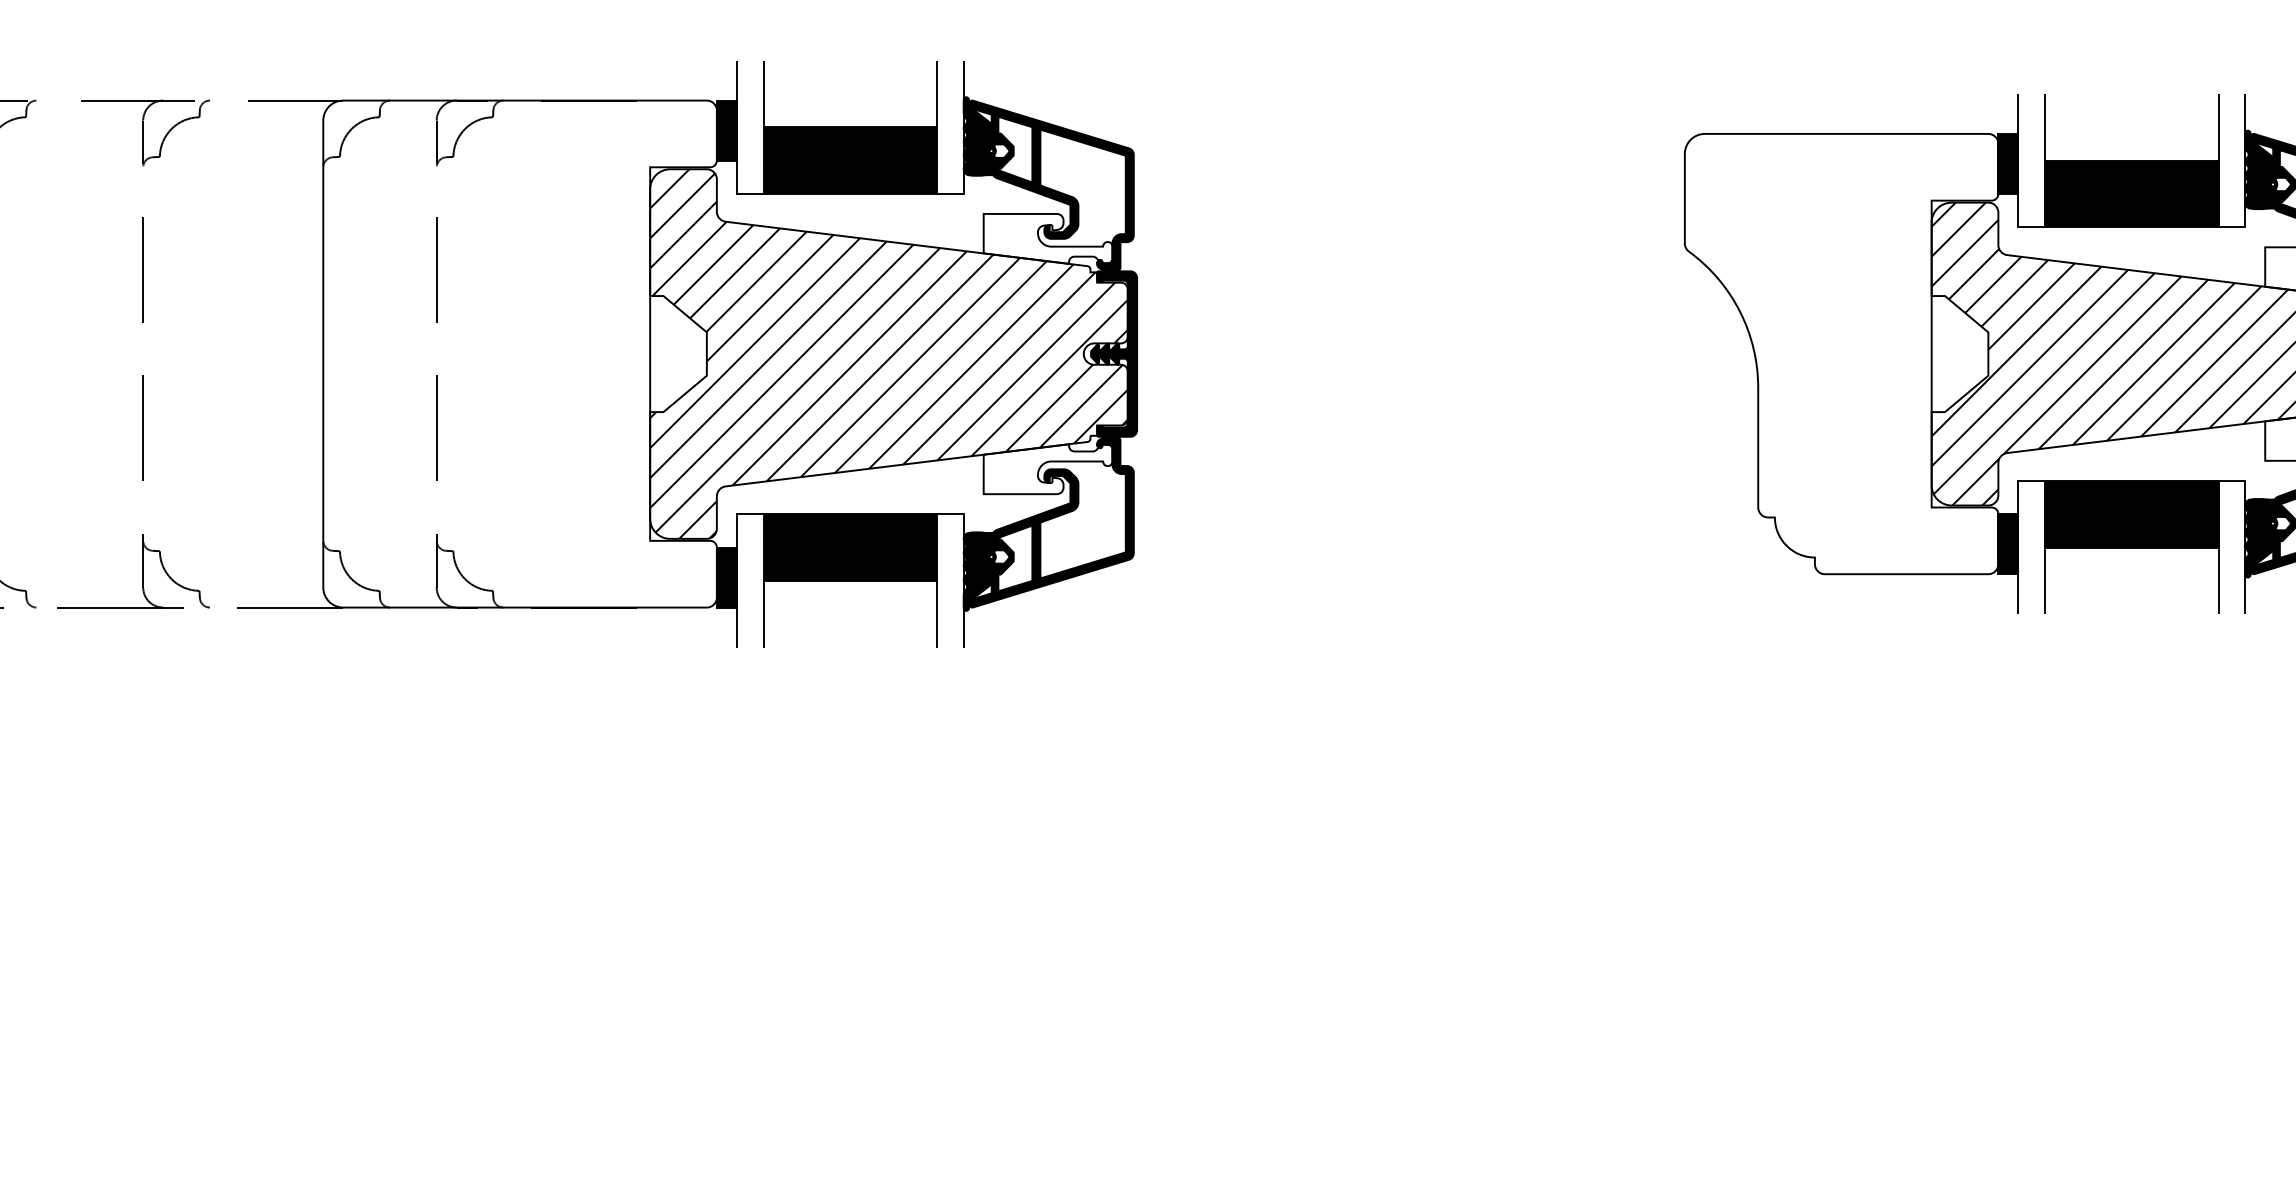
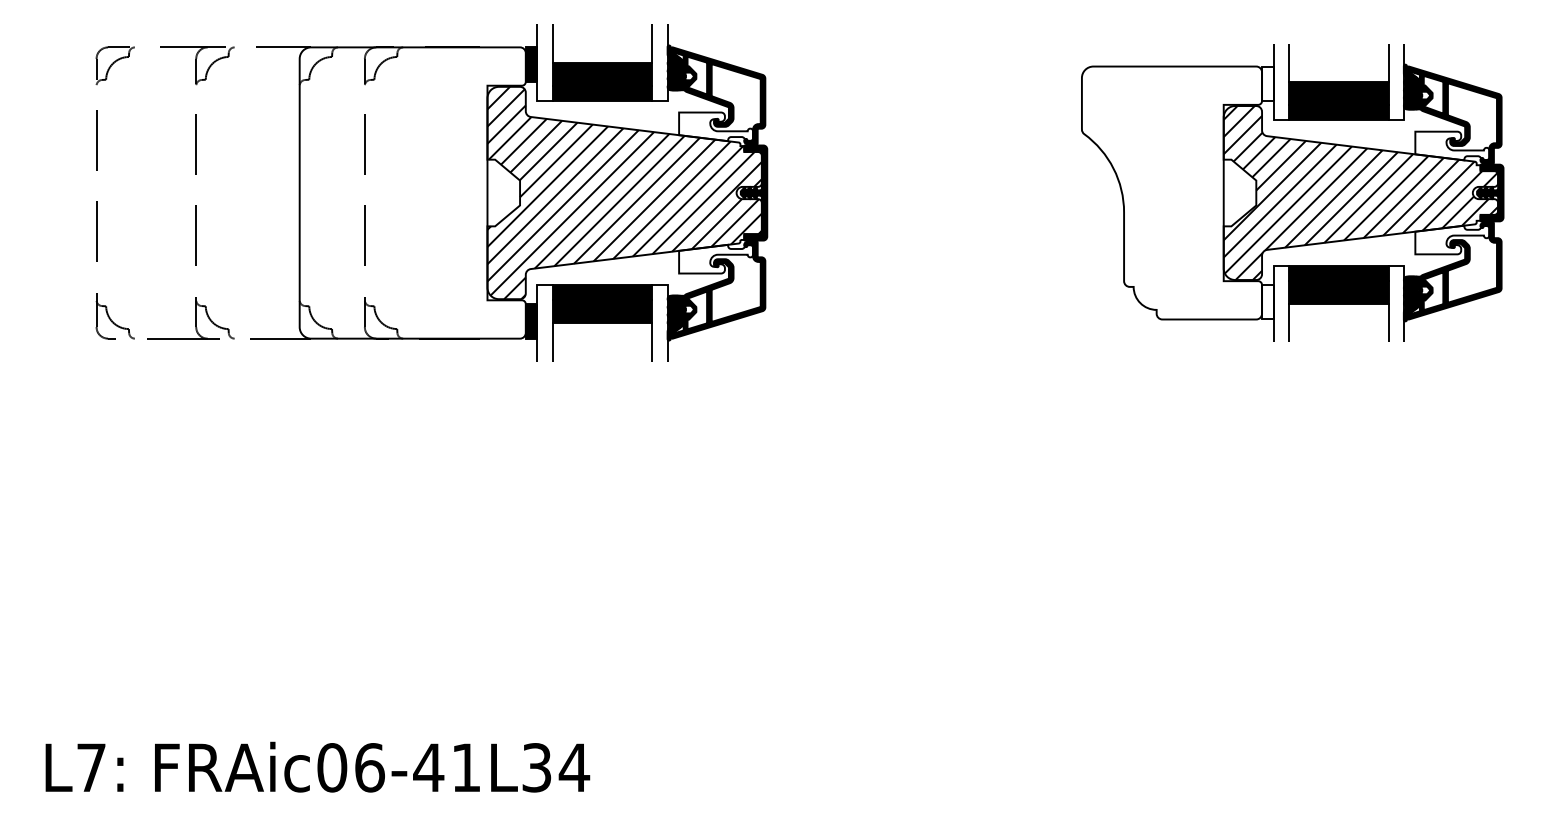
fill: (2007, 163) -> (1267, 83), removed
fill: (2007, 544) -> (1267, 302), removed

